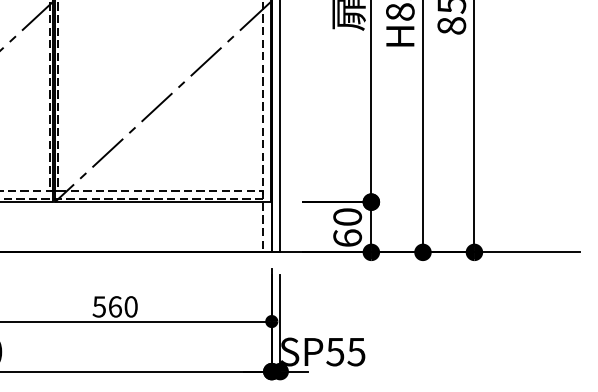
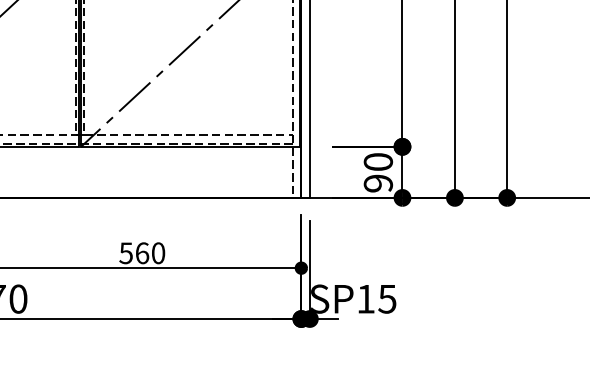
text: (347, 238) -> (378, 183), 60 -> 90
text: (335, 352) -> (366, 299), SP55 -> SP15

